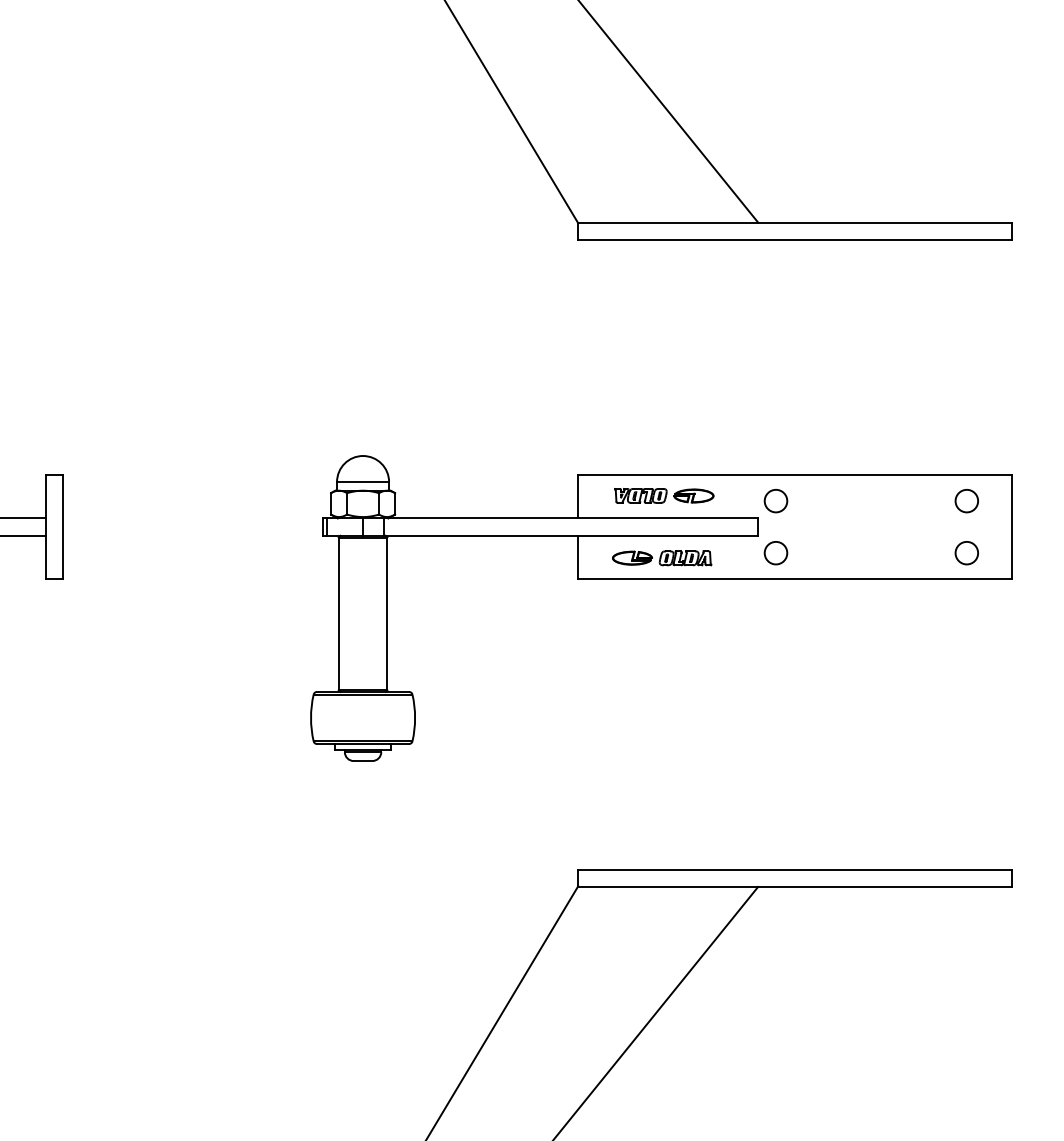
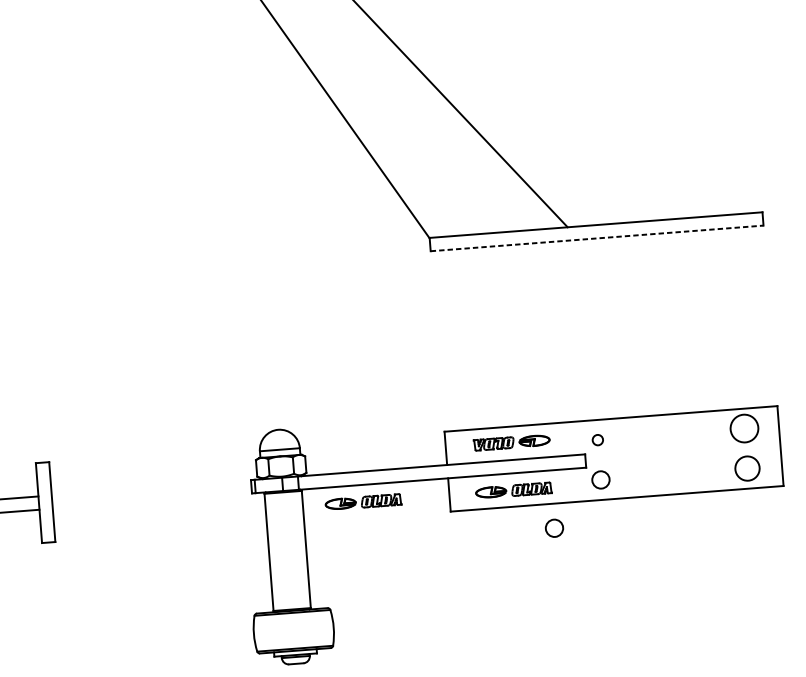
line: (795, 239) -> (597, 238), solid -> dashed
circle: (775, 501) -> (597, 440), size x0.6
circle: (966, 501) -> (744, 429), size x1.6
circle: (966, 553) -> (747, 468), size x1.4
part: (466, 558) -> (363, 502), added
circle: (710, 611) -> (554, 528), added

